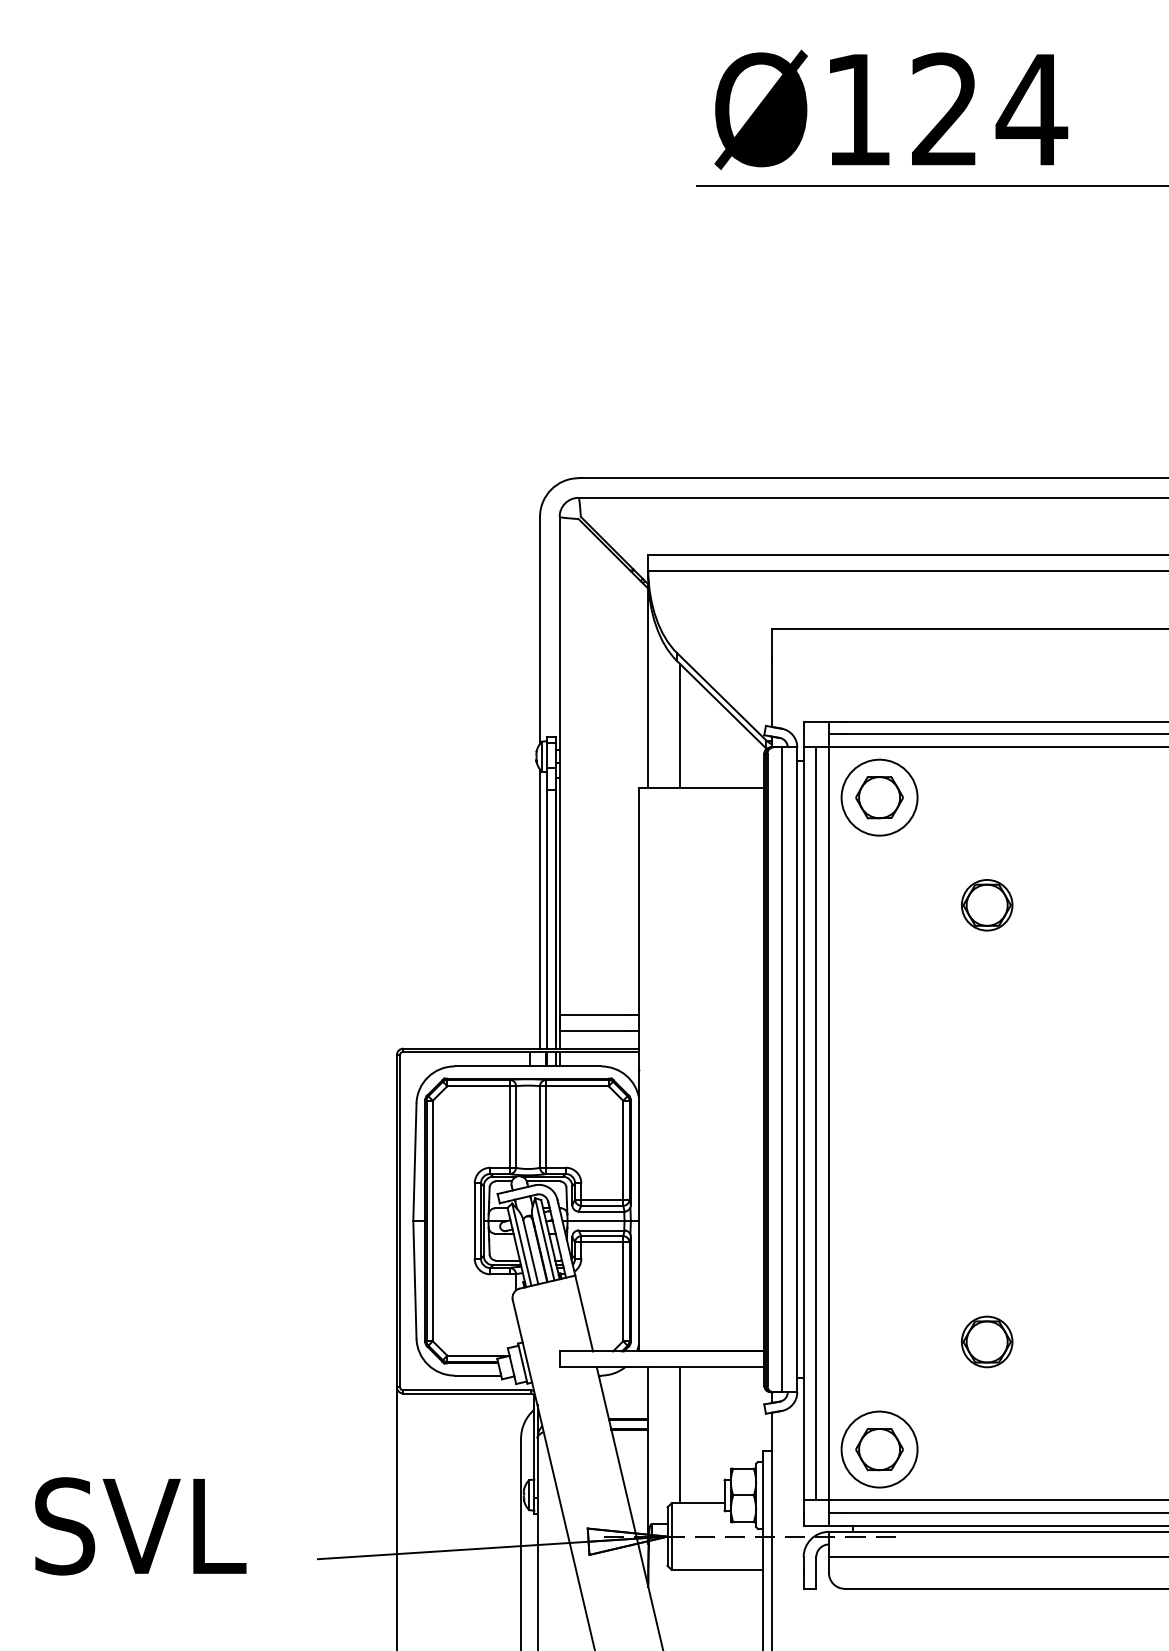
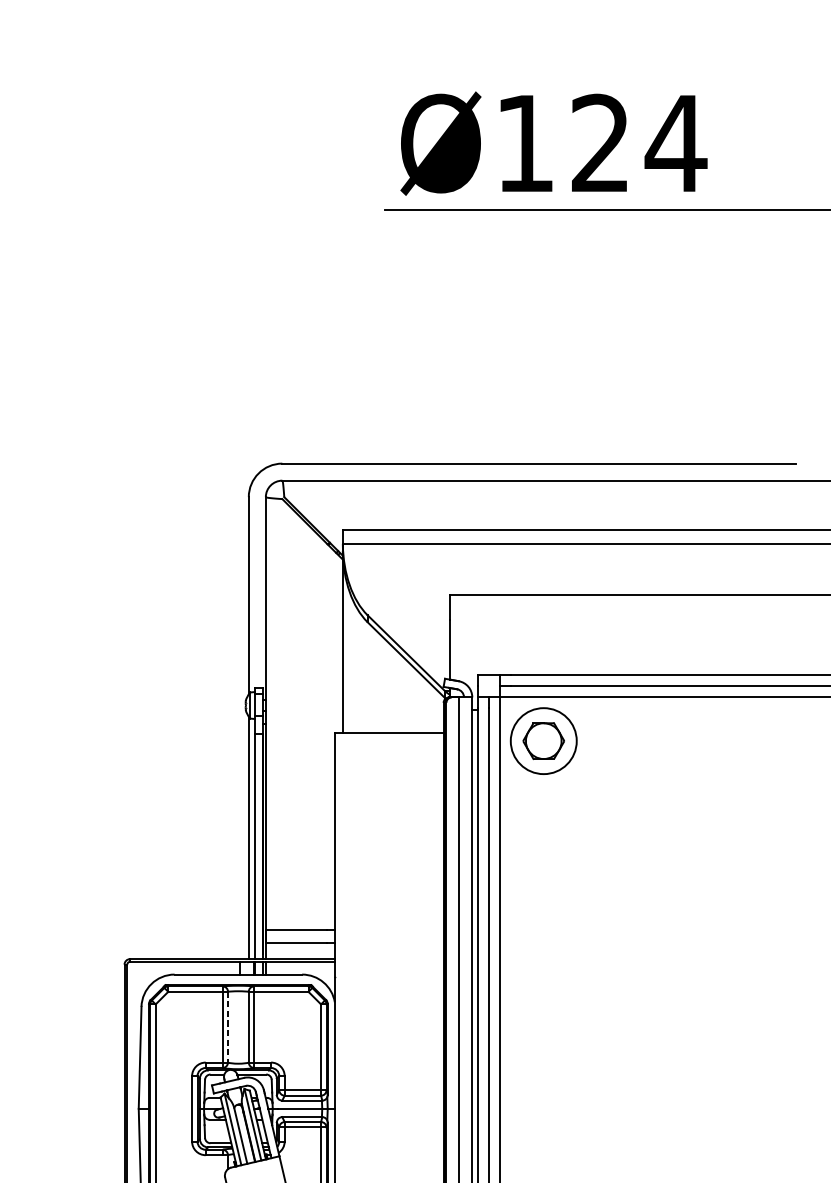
line: (679, 725) -> (369, 678), removed
part: (987, 905) -> (637, 834), removed
line: (516, 1126) -> (228, 1026), solid -> dashed

